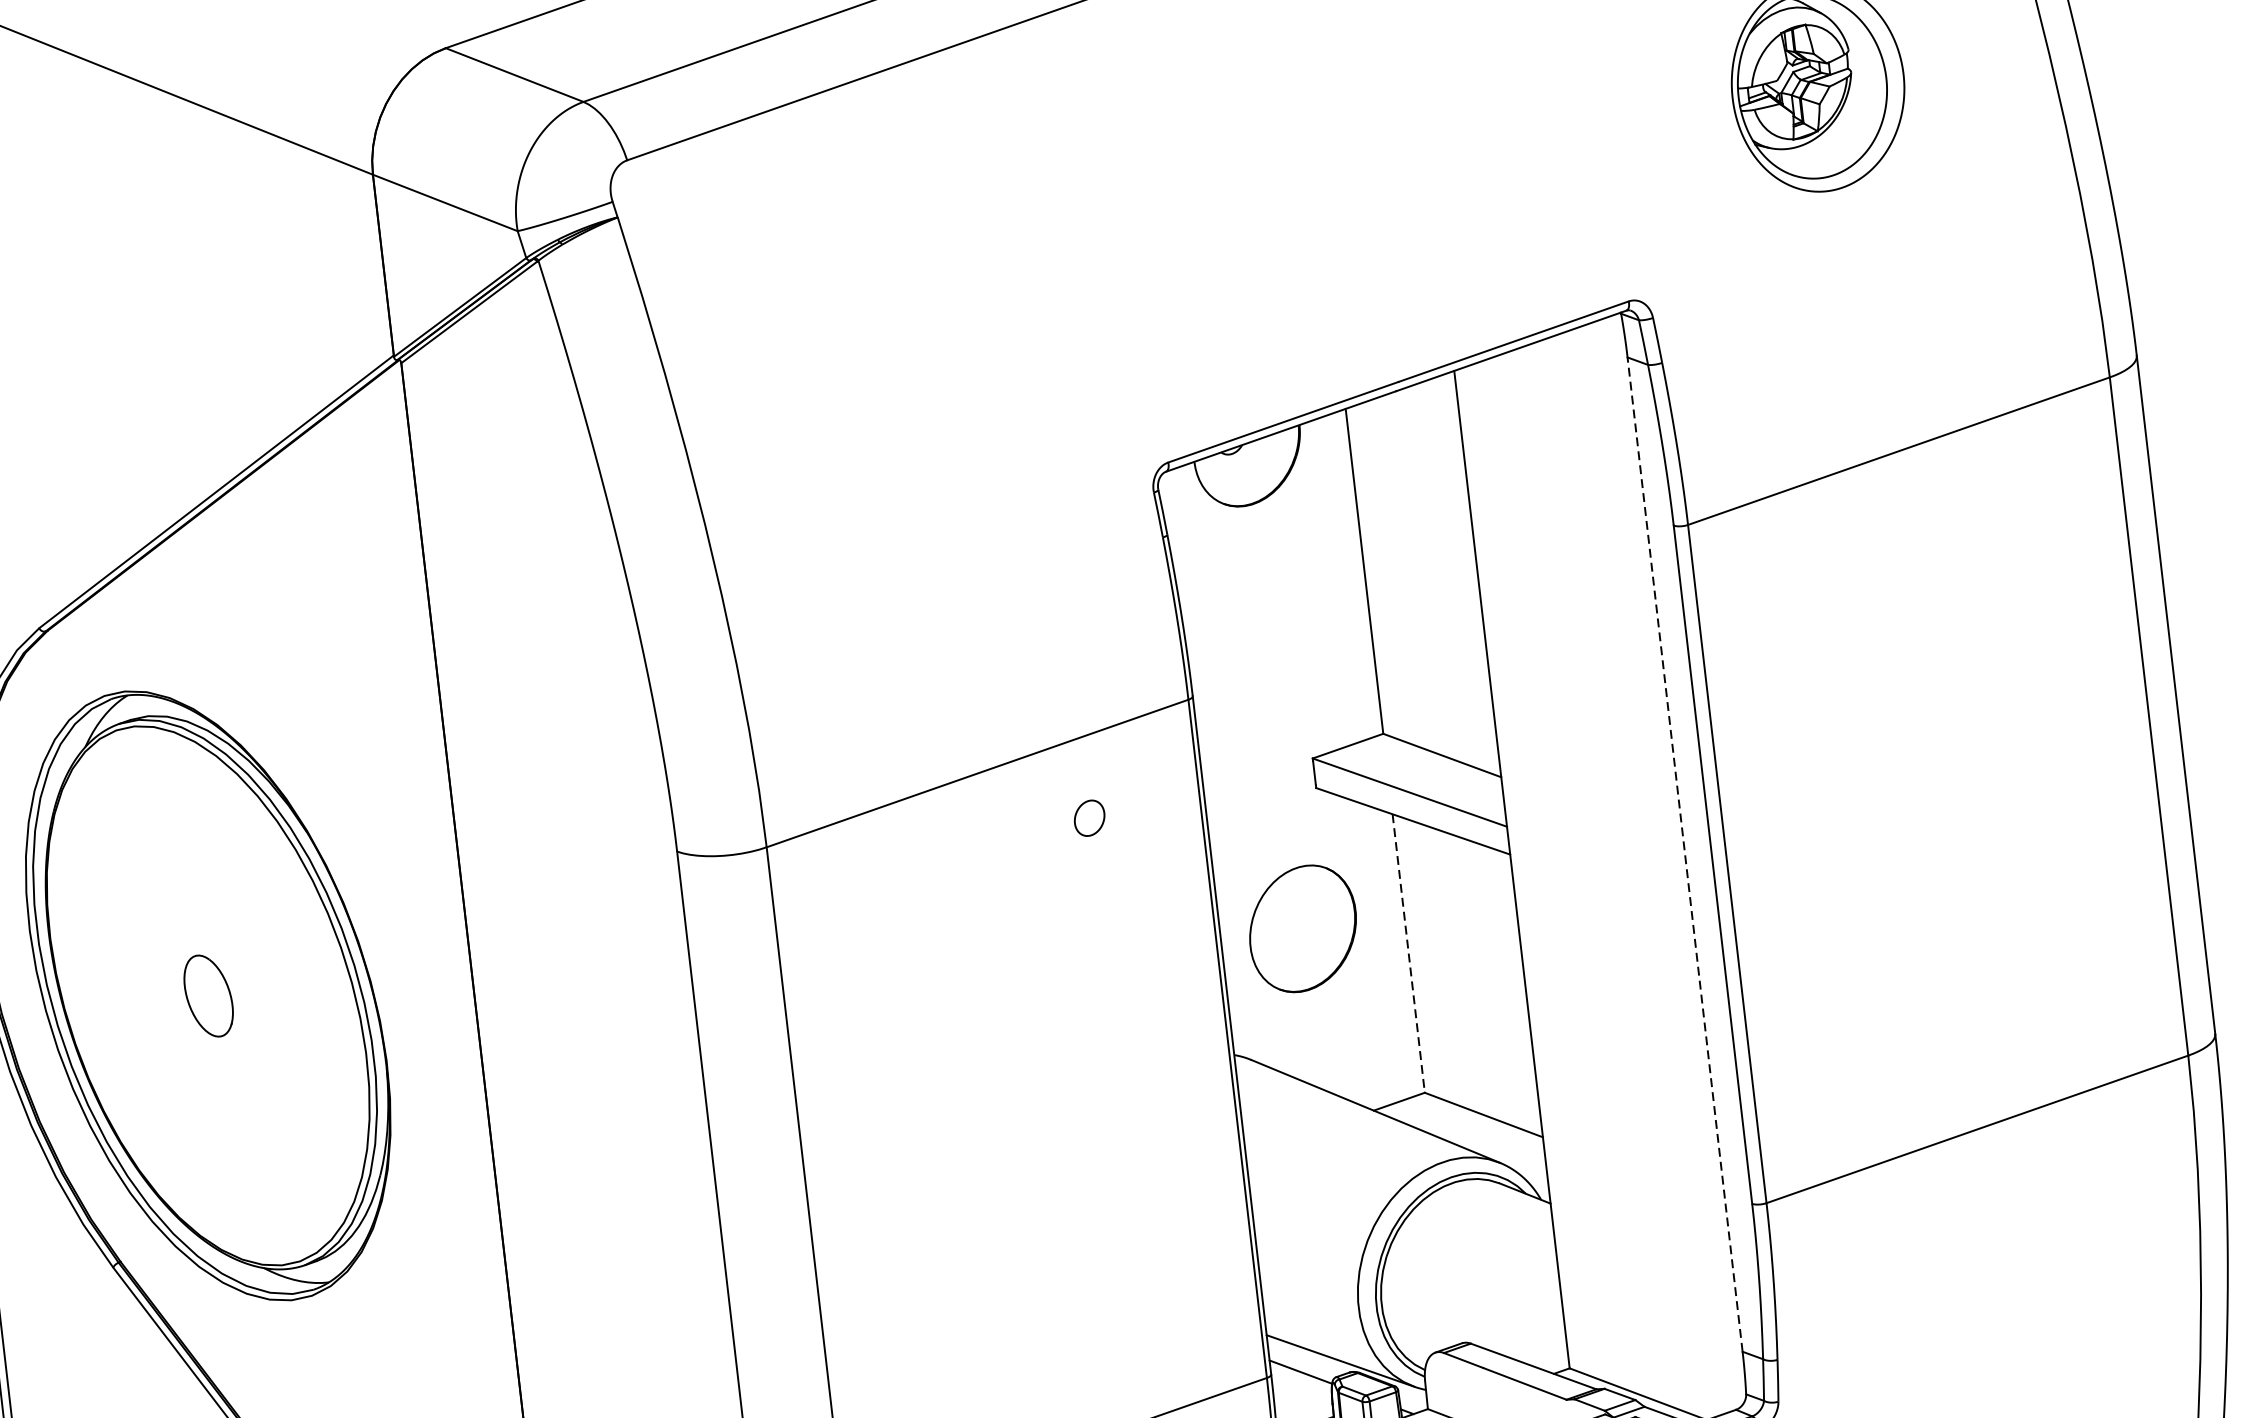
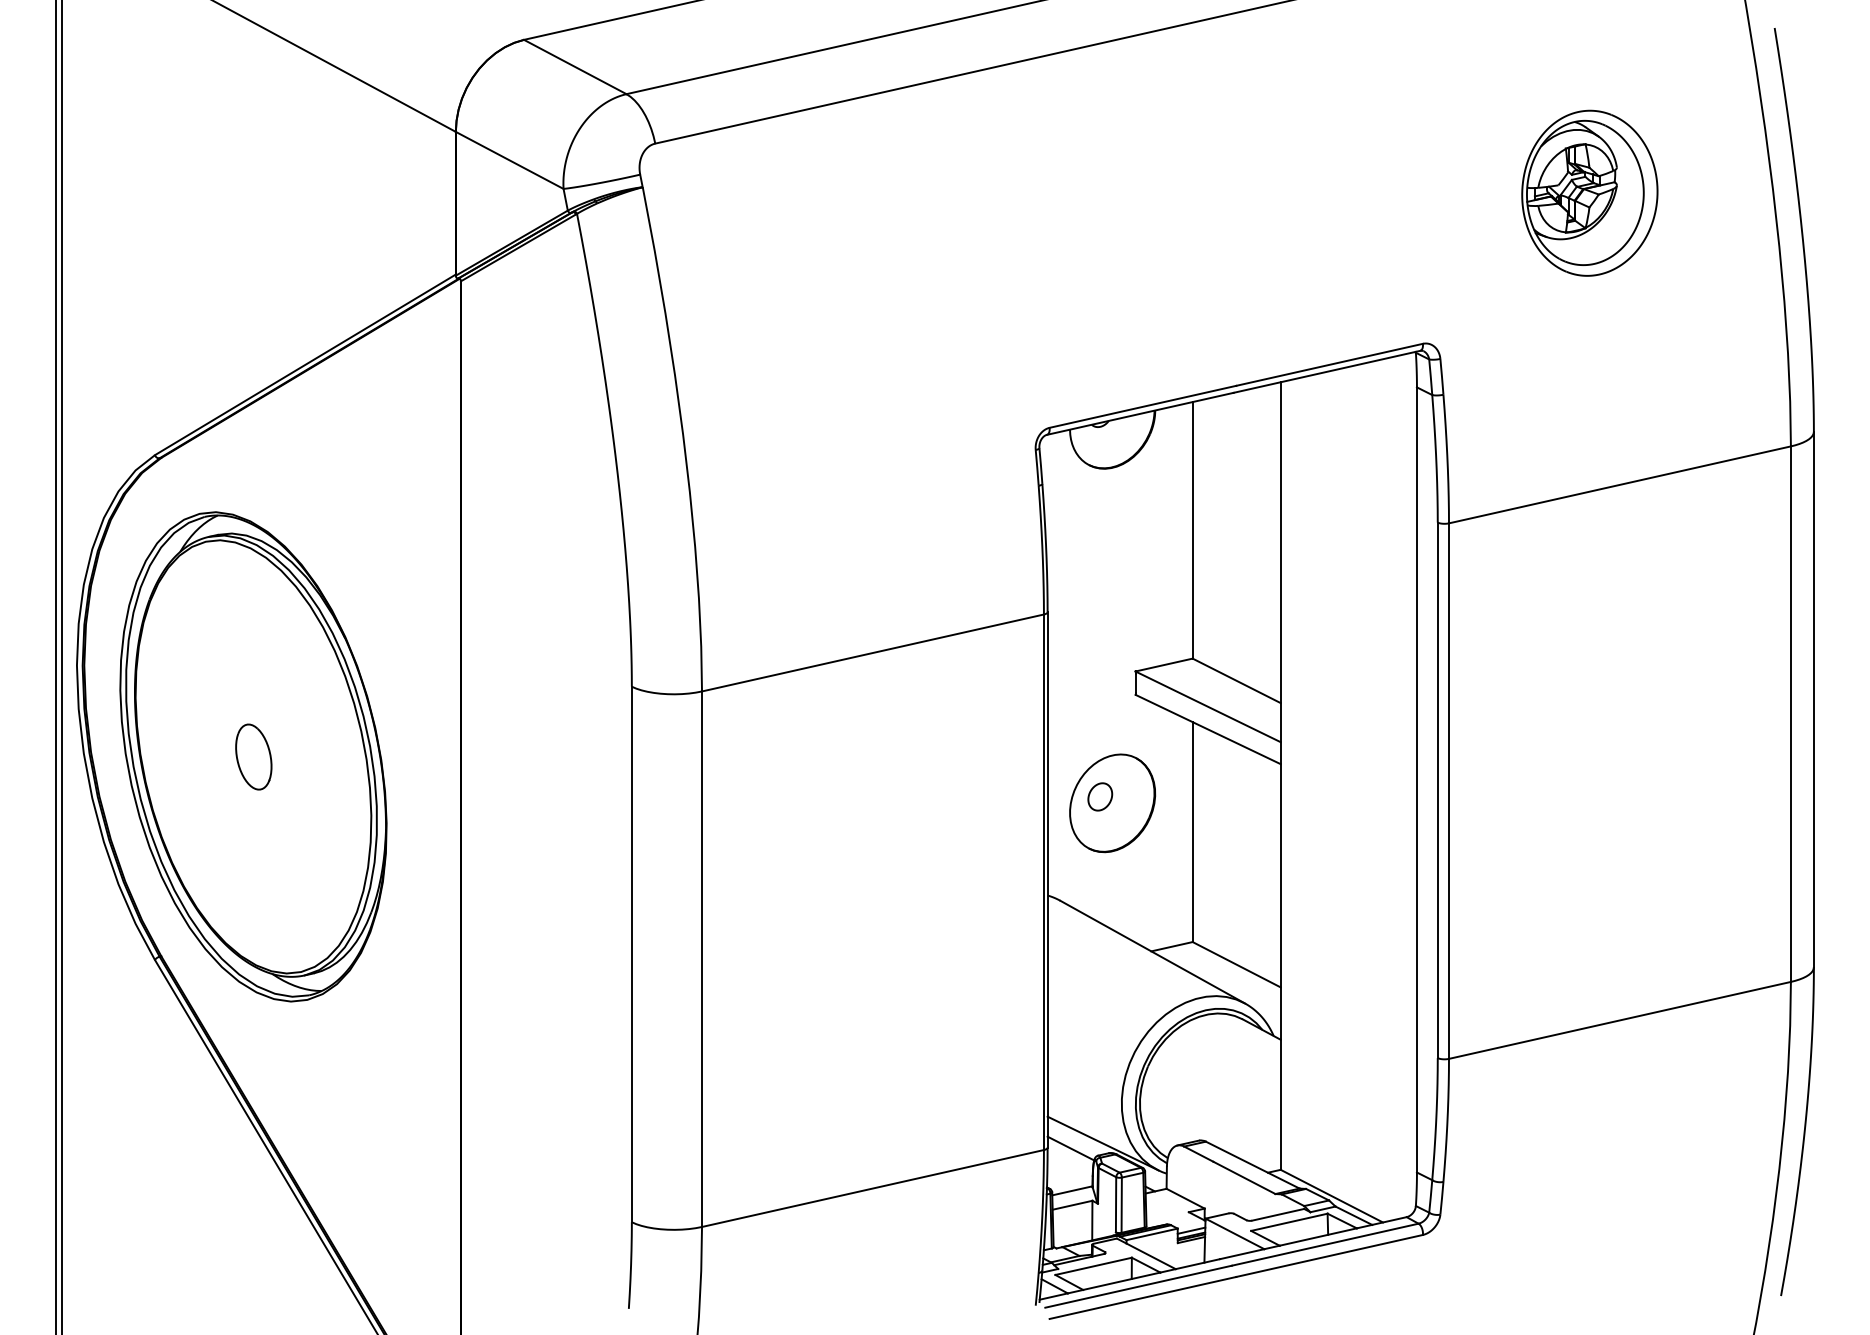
part: (1089, 817) -> (1100, 796), moved
line: (1684, 854) -> (1416, 779), dashed -> solid
line: (1408, 954) -> (1192, 832), dashed -> solid

